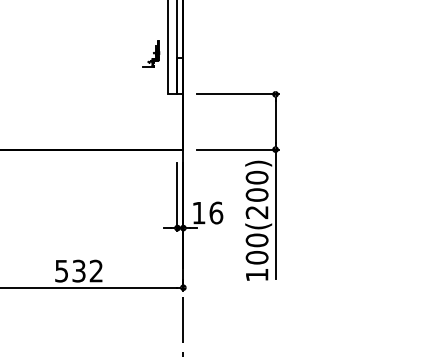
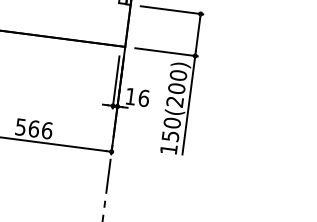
text: (256, 257) -> (170, 136), 100(200) -> 150(200)
text: (87, 270) -> (40, 129), 532 -> 566

